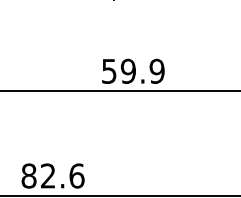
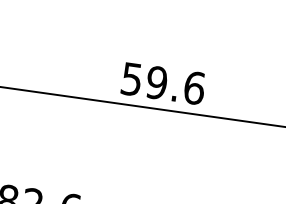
text: (156, 70) -> (193, 86), 59.9 -> 59.6

